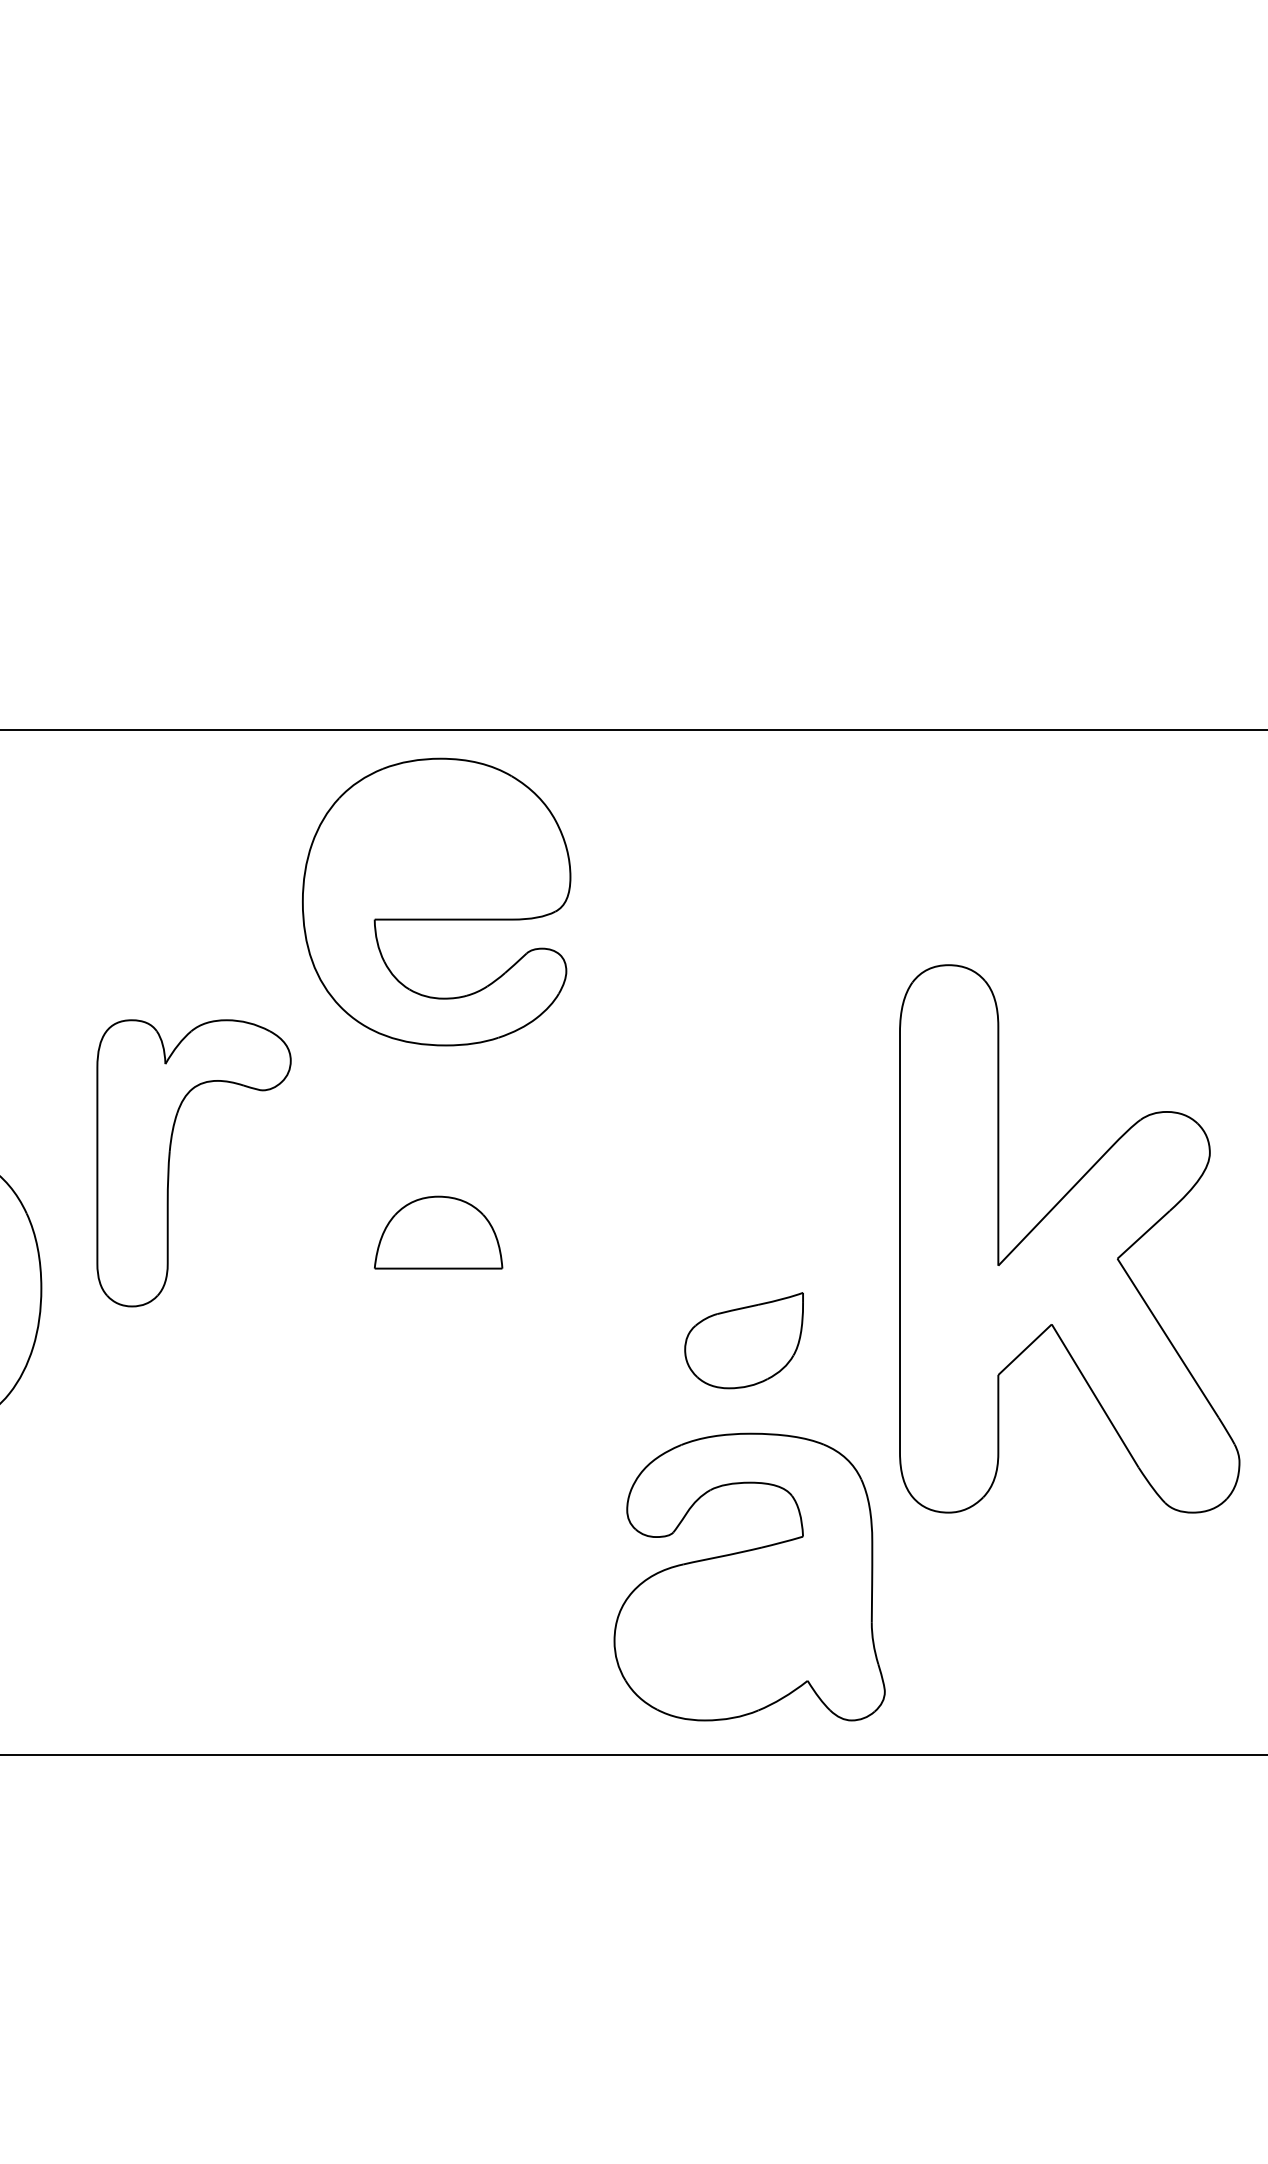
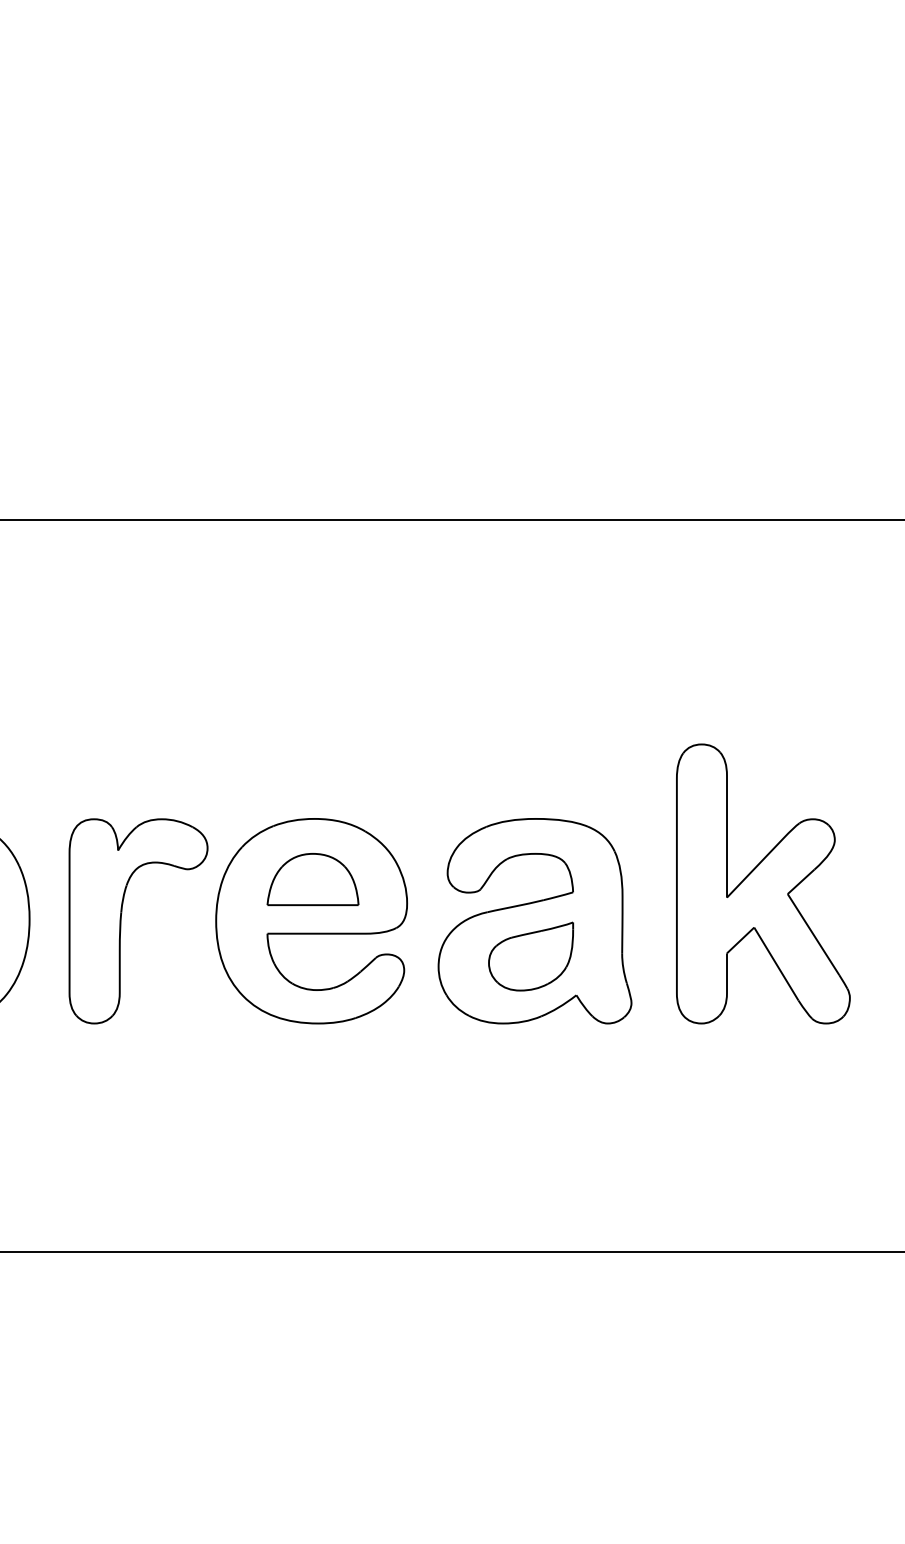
part: (436, 901) -> (311, 920), moved
part: (170, 1158) -> (121, 917), moved
part: (1069, 1238) -> (763, 883), size x0.71
part: (749, 1576) -> (534, 920), moved

